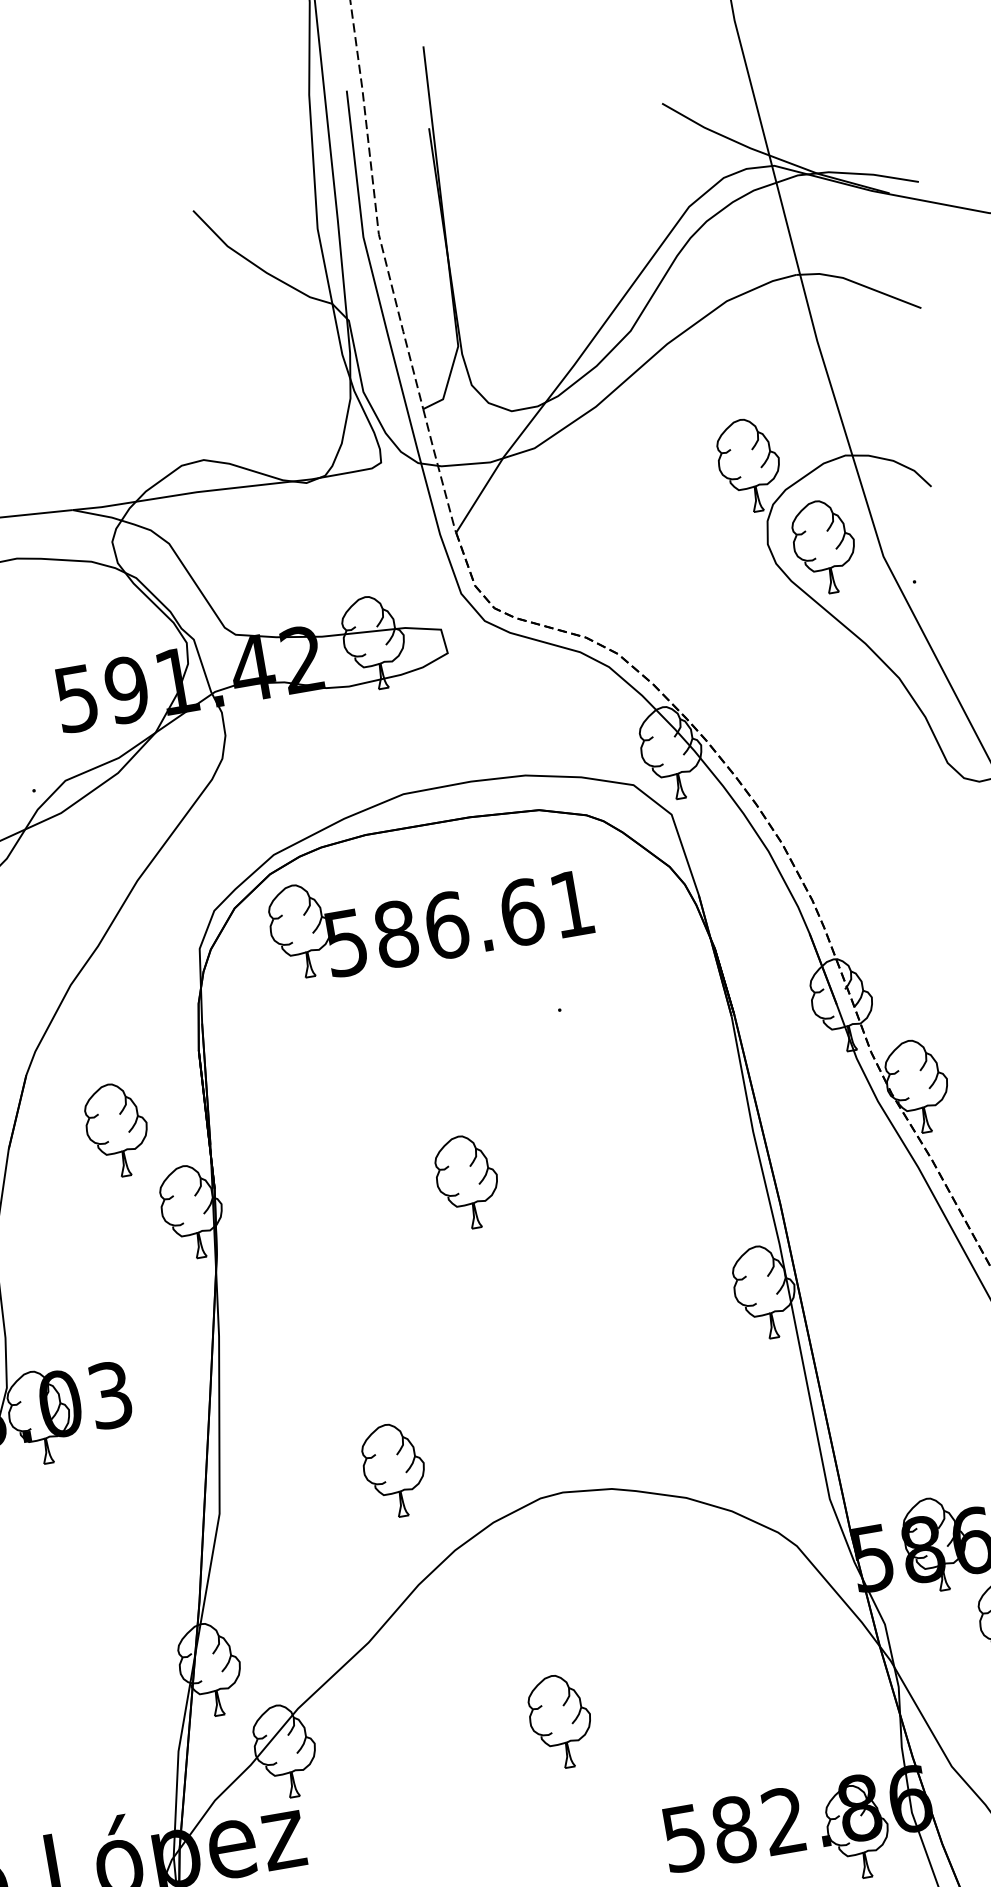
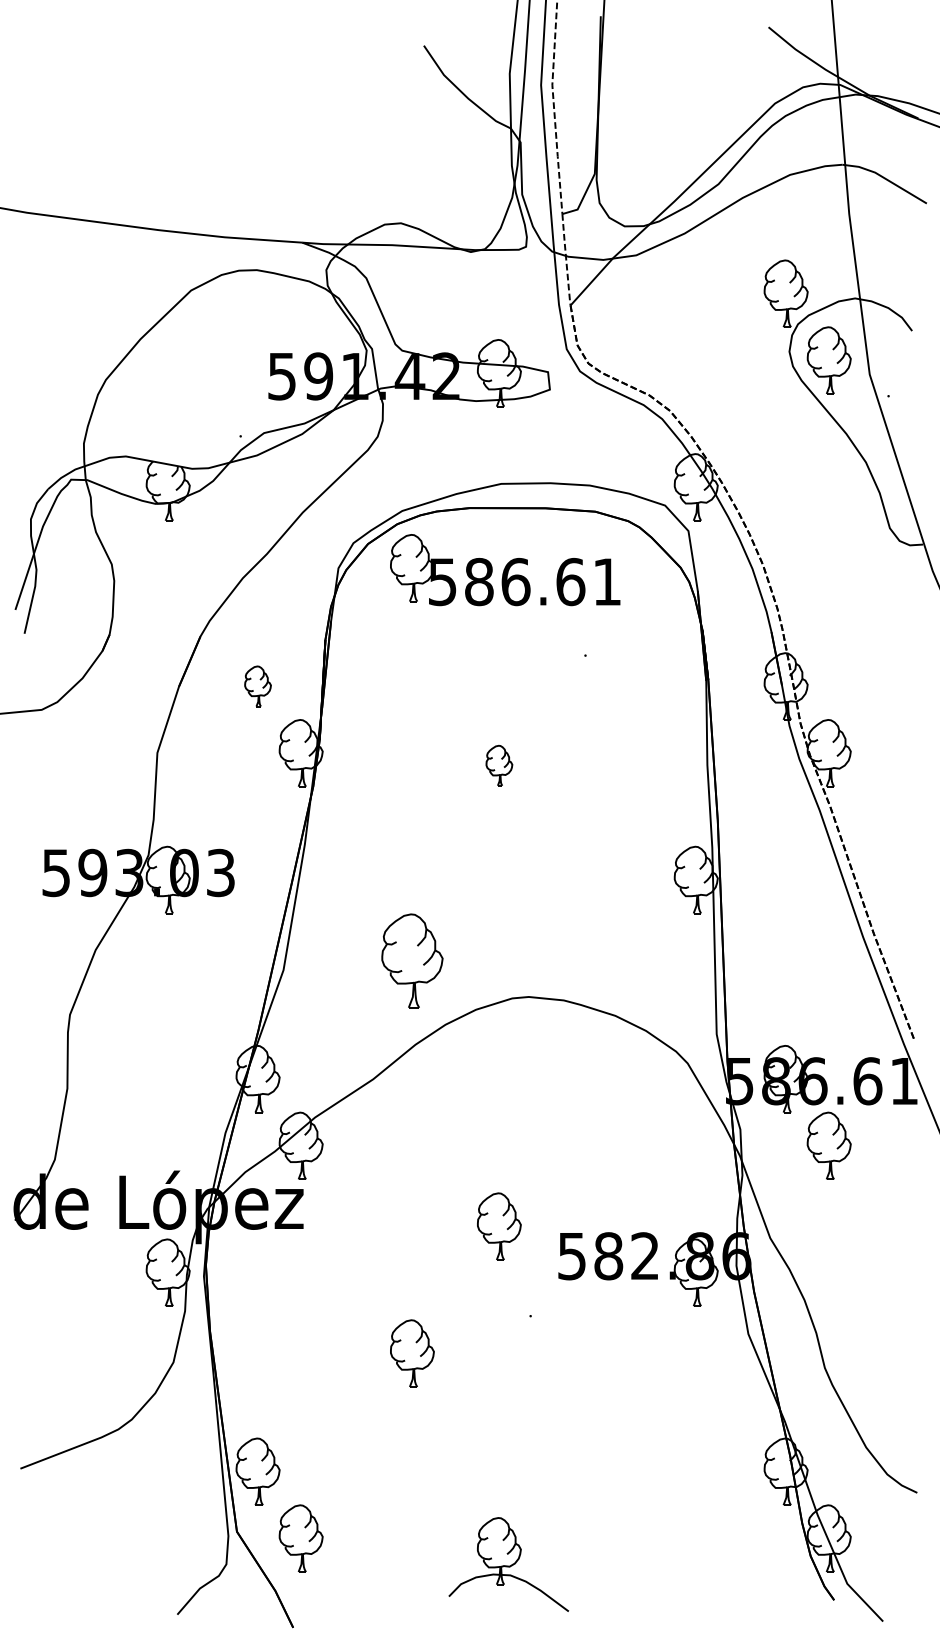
part: (116, 1130) -> (257, 686), size x0.6
part: (467, 1181) -> (499, 765), size x0.6
part: (394, 1470) -> (412, 960), size x1.4
part: (560, 1721) -> (499, 1226), moved

